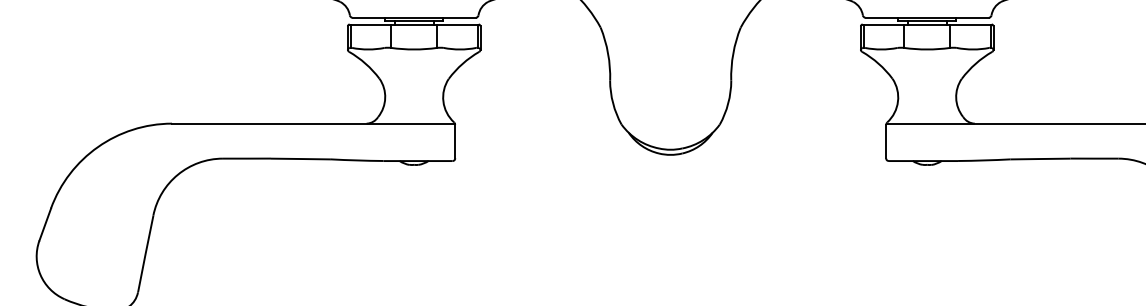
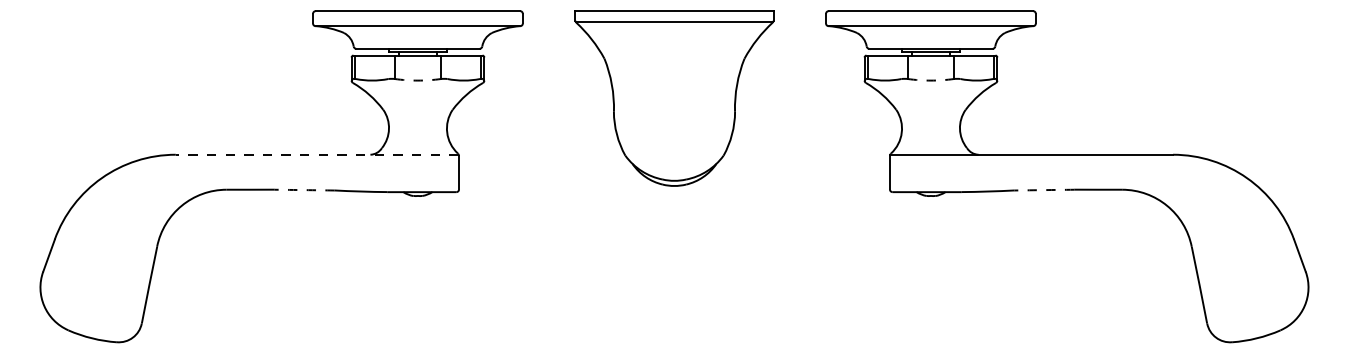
arc: (413, 49) -> (417, 80), solid -> dashed
arc: (926, 49) -> (930, 80), solid -> dashed
line: (312, 123) -> (316, 154), solid -> dashed
arc: (300, 159) -> (304, 190), solid -> dashed
arc: (1040, 159) -> (1044, 190), solid -> dashed

